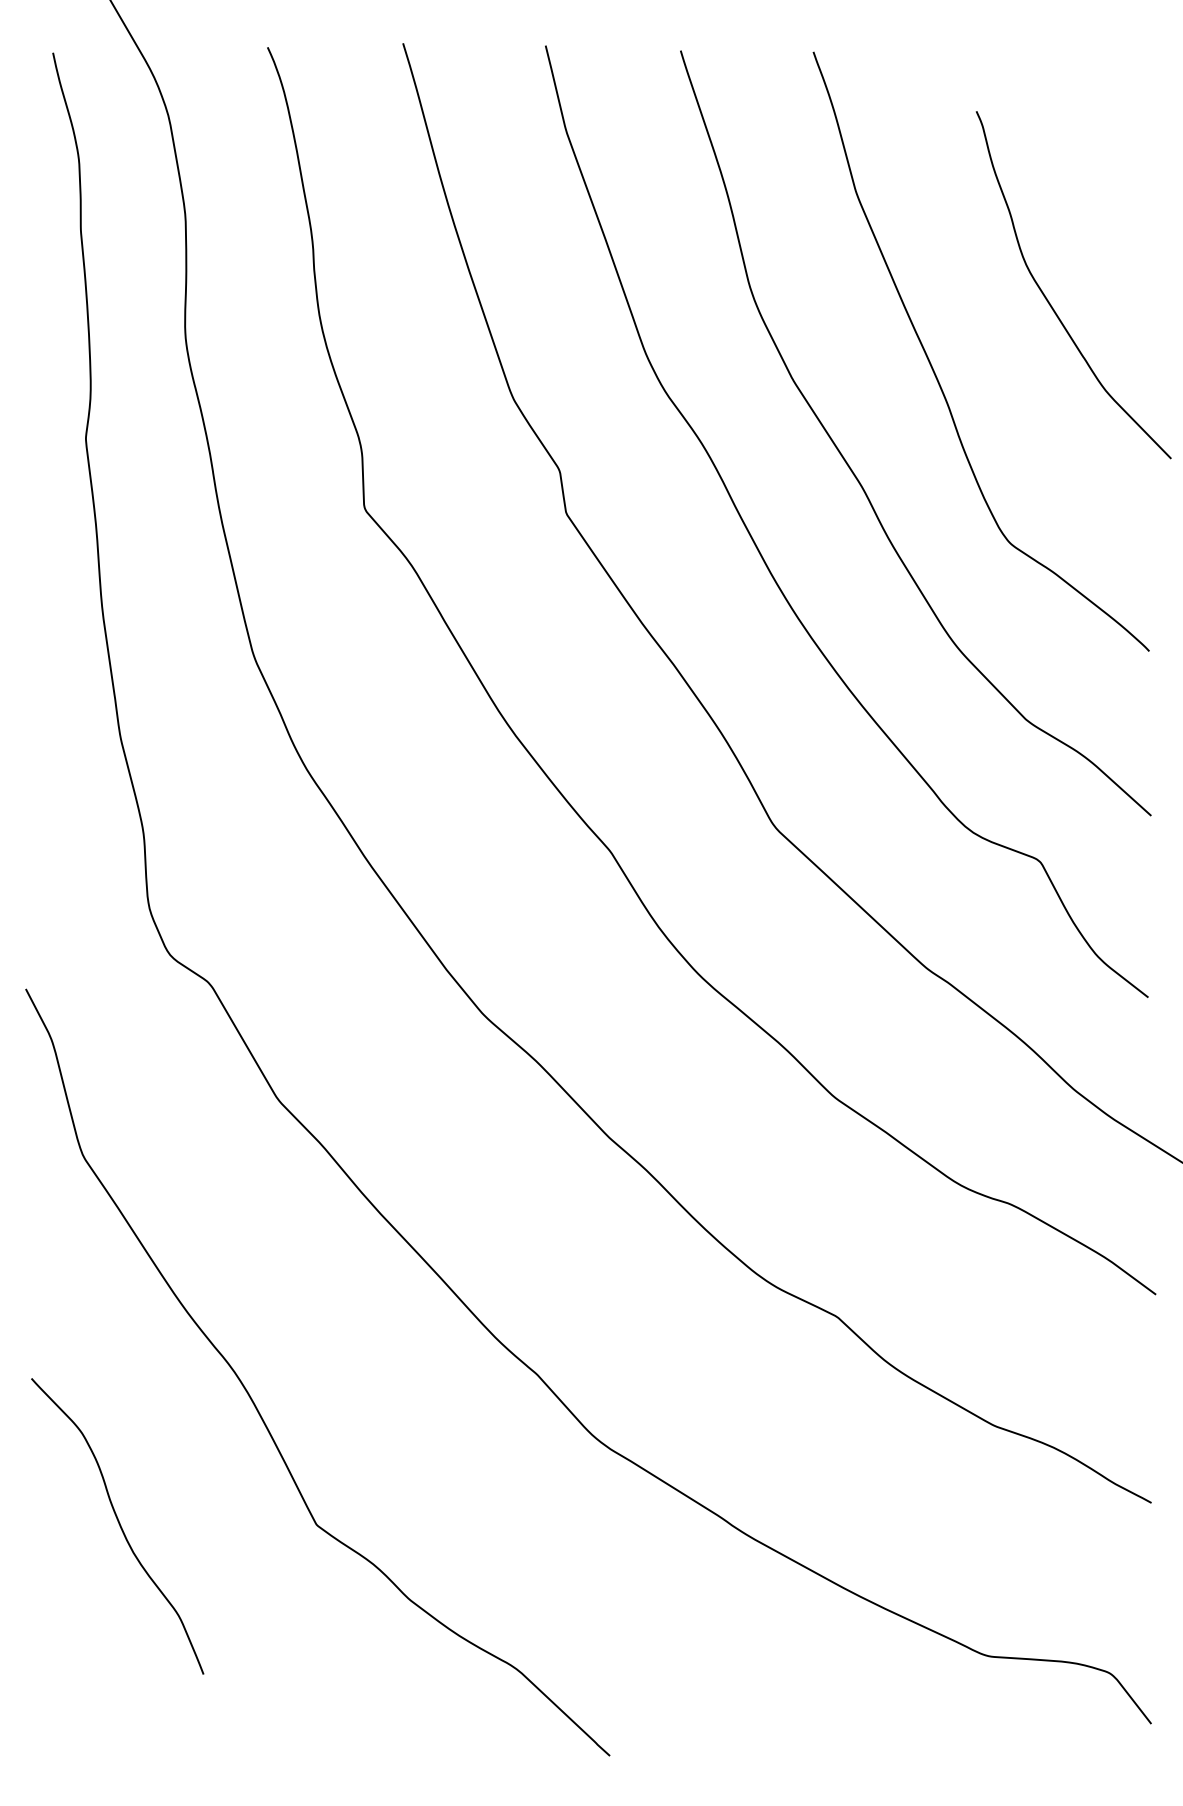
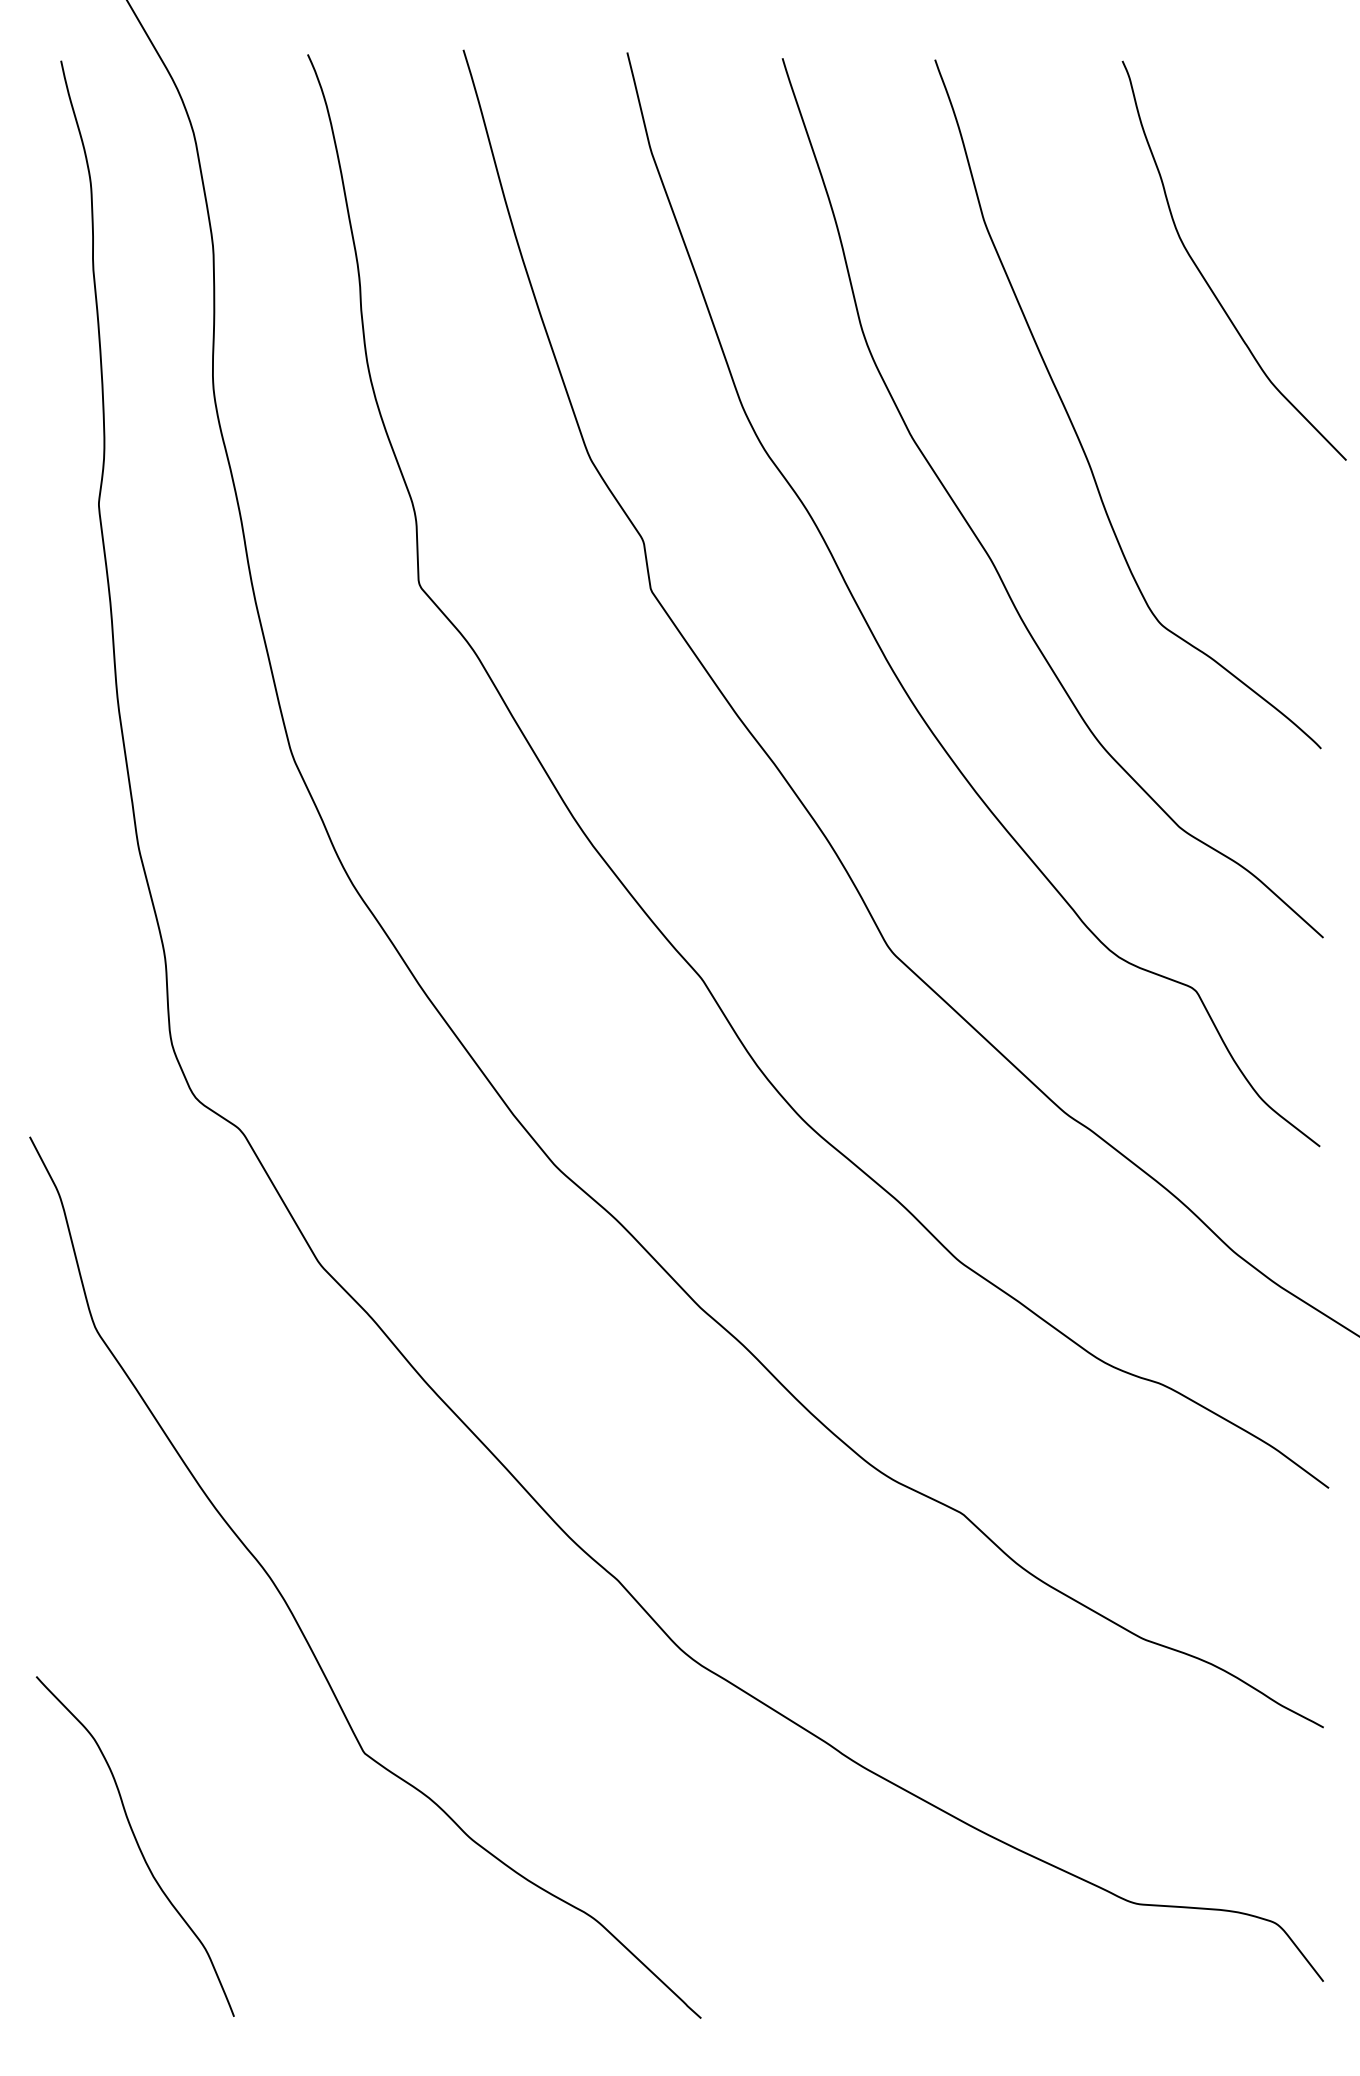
curve: (1048, 300) -> (1205, 278), moved
curve: (119, 1526) -> (137, 1846), moved

